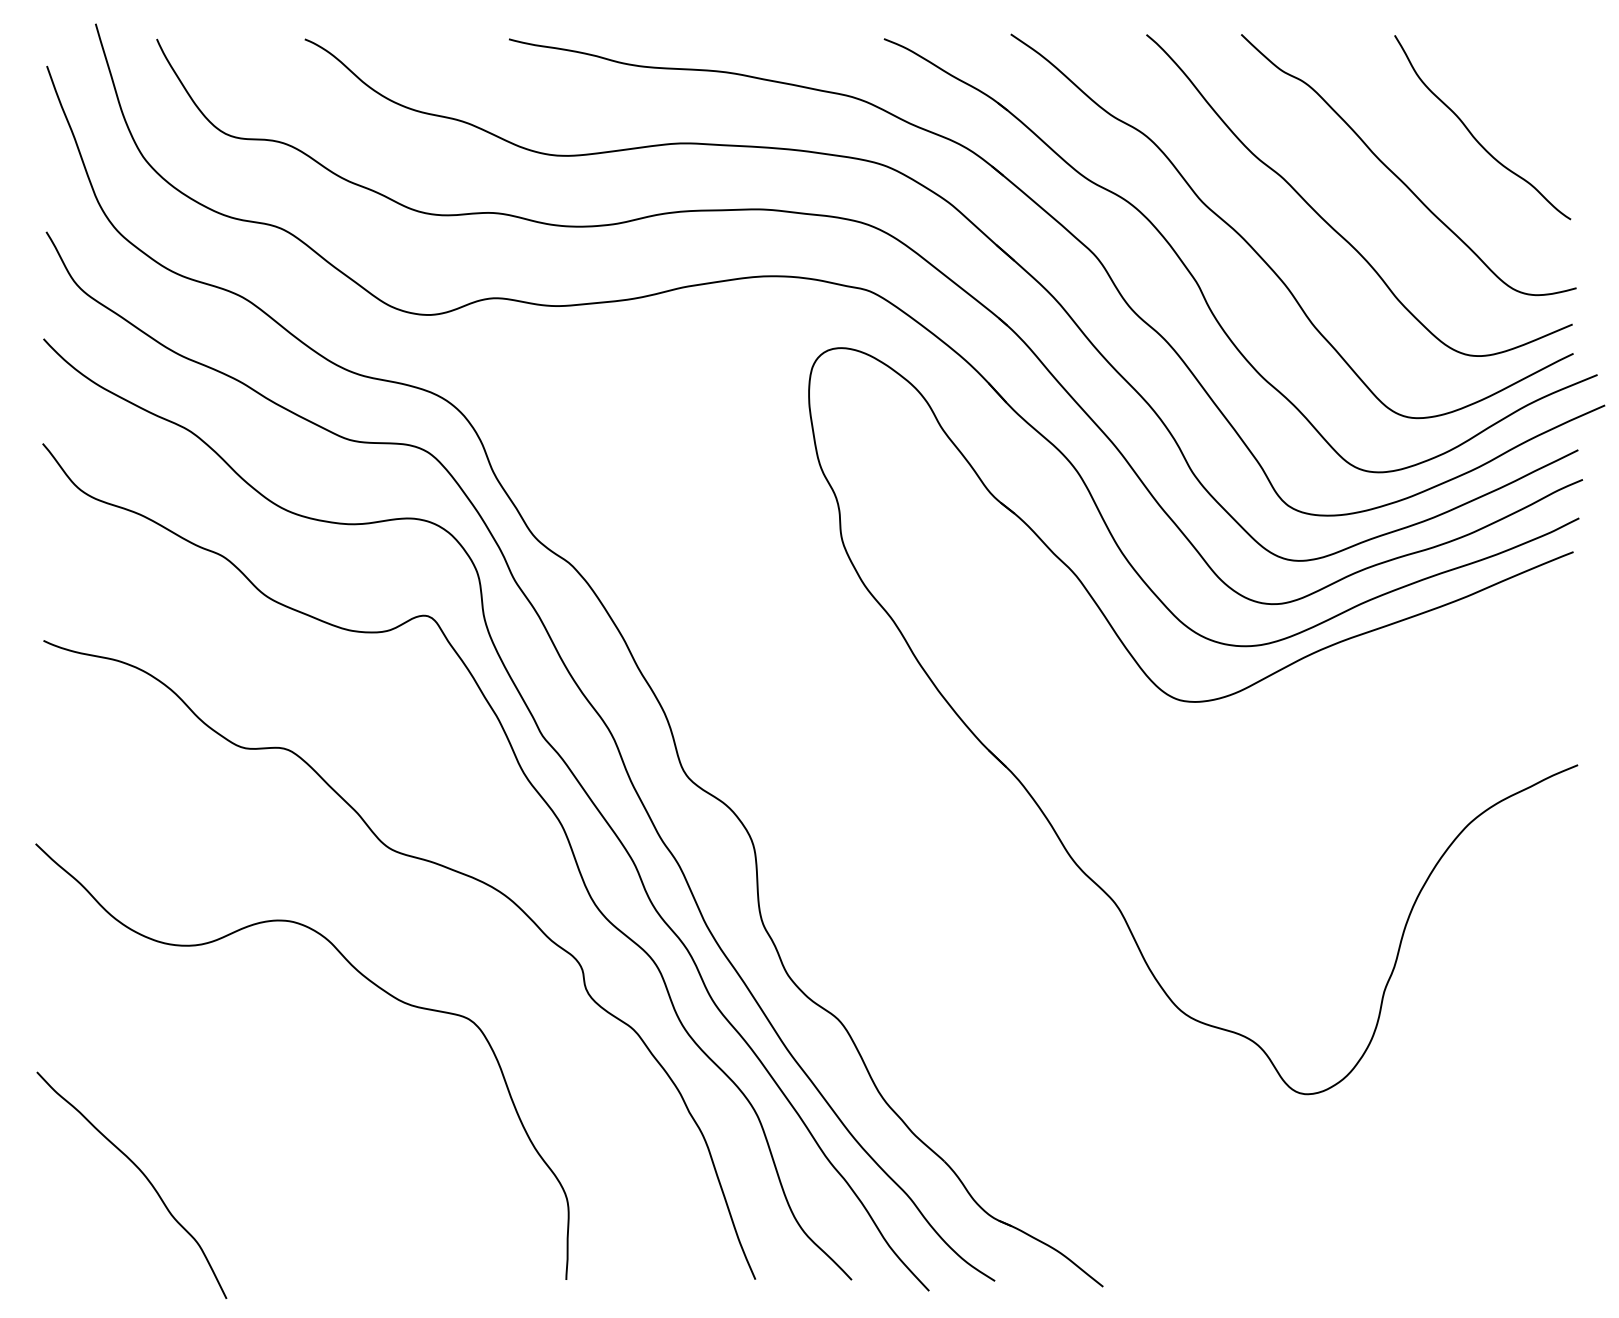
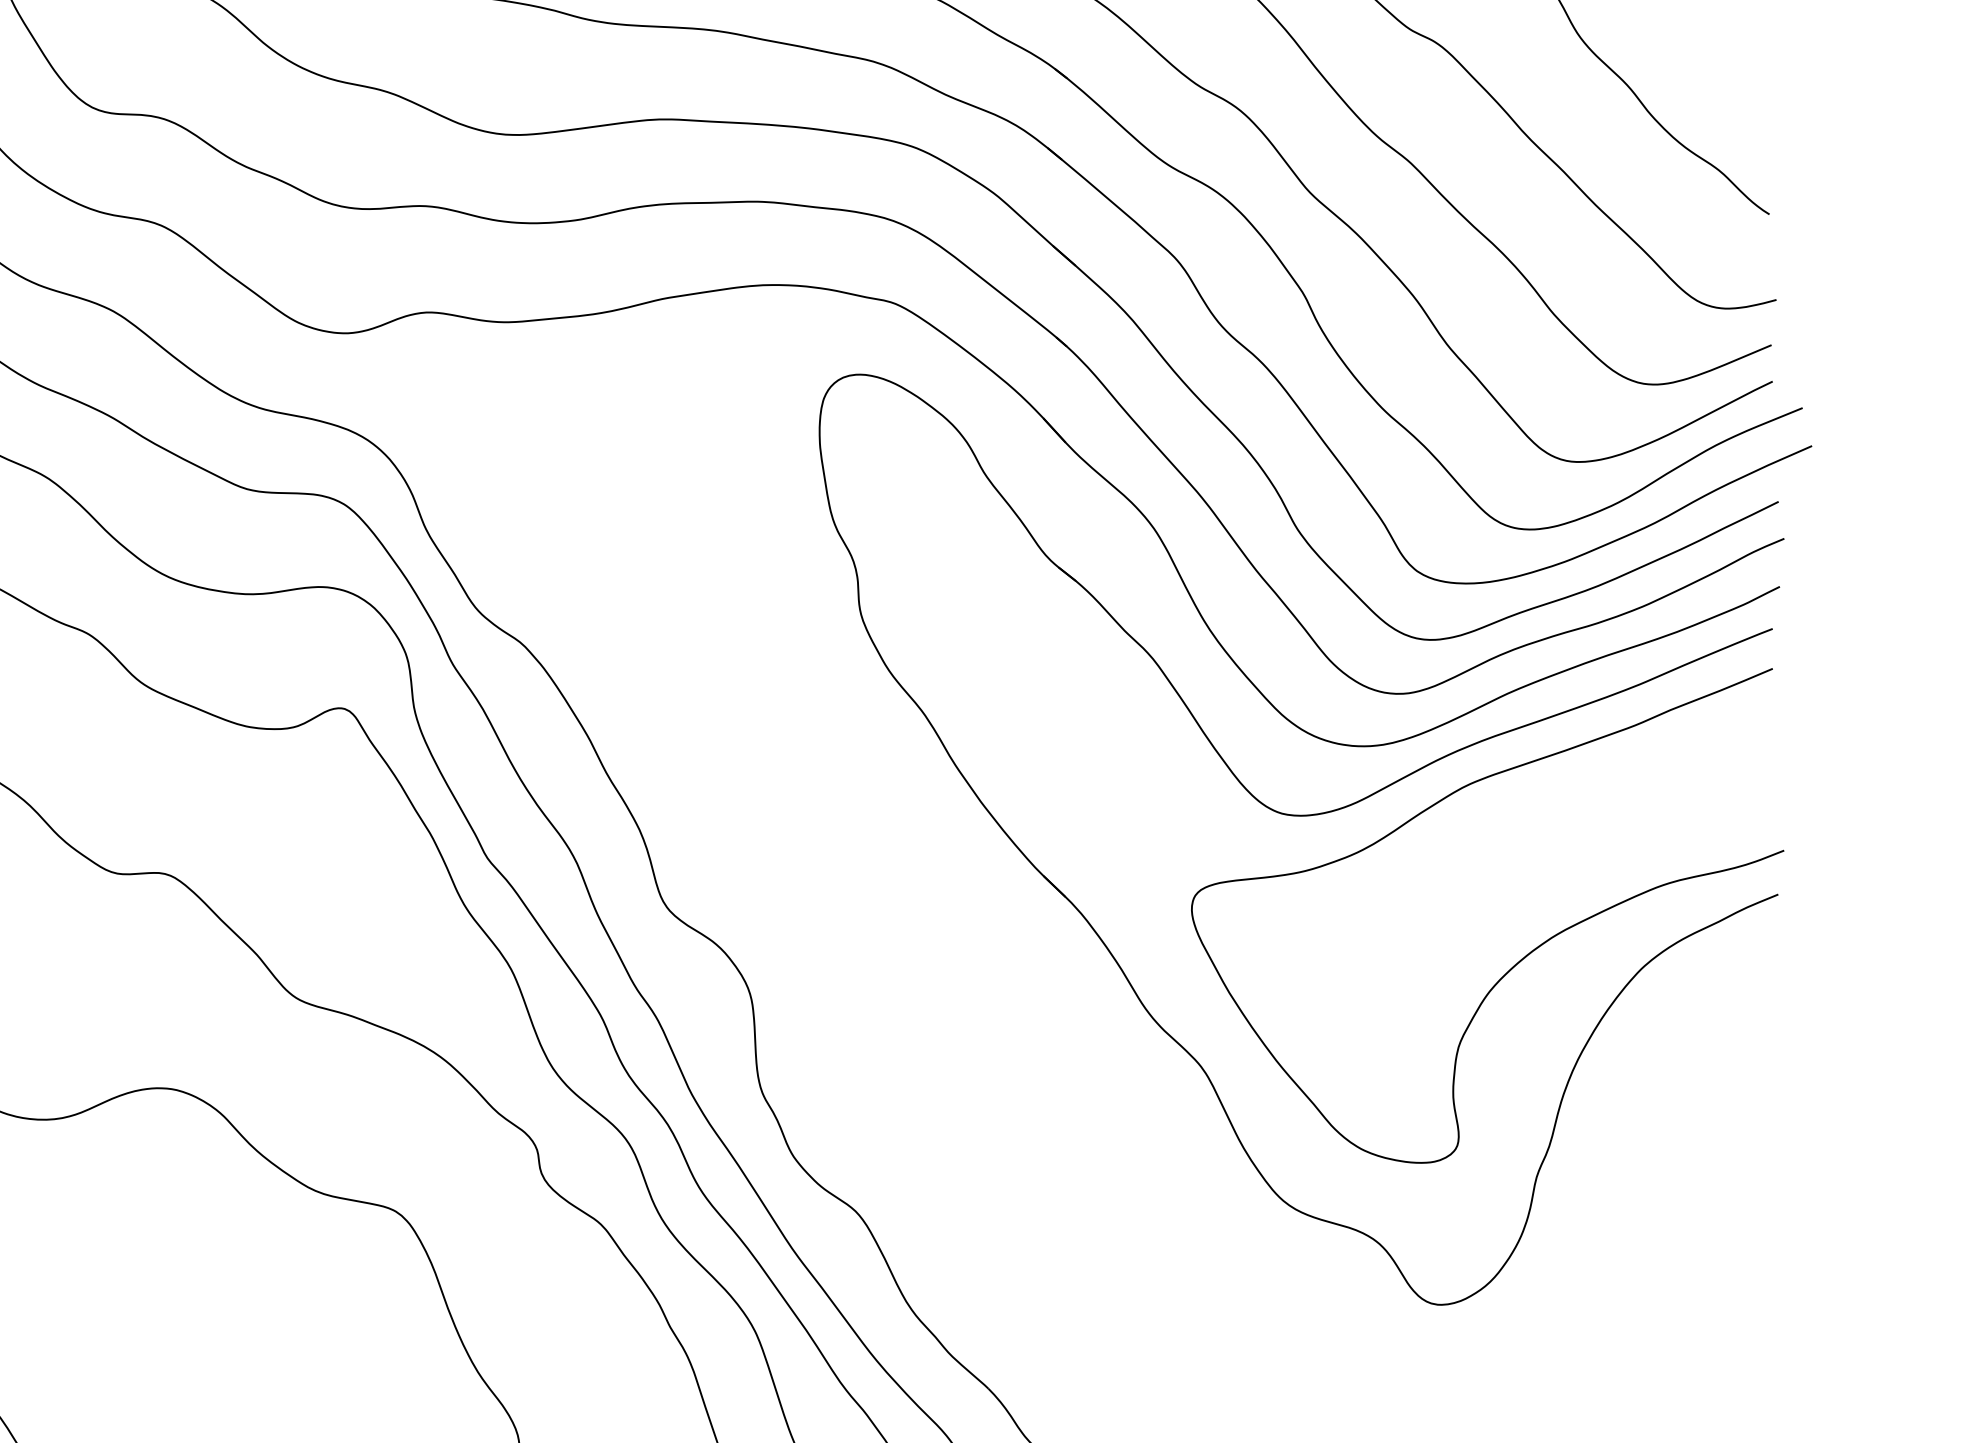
curve: (1370, 817) -> (1519, 959), added

